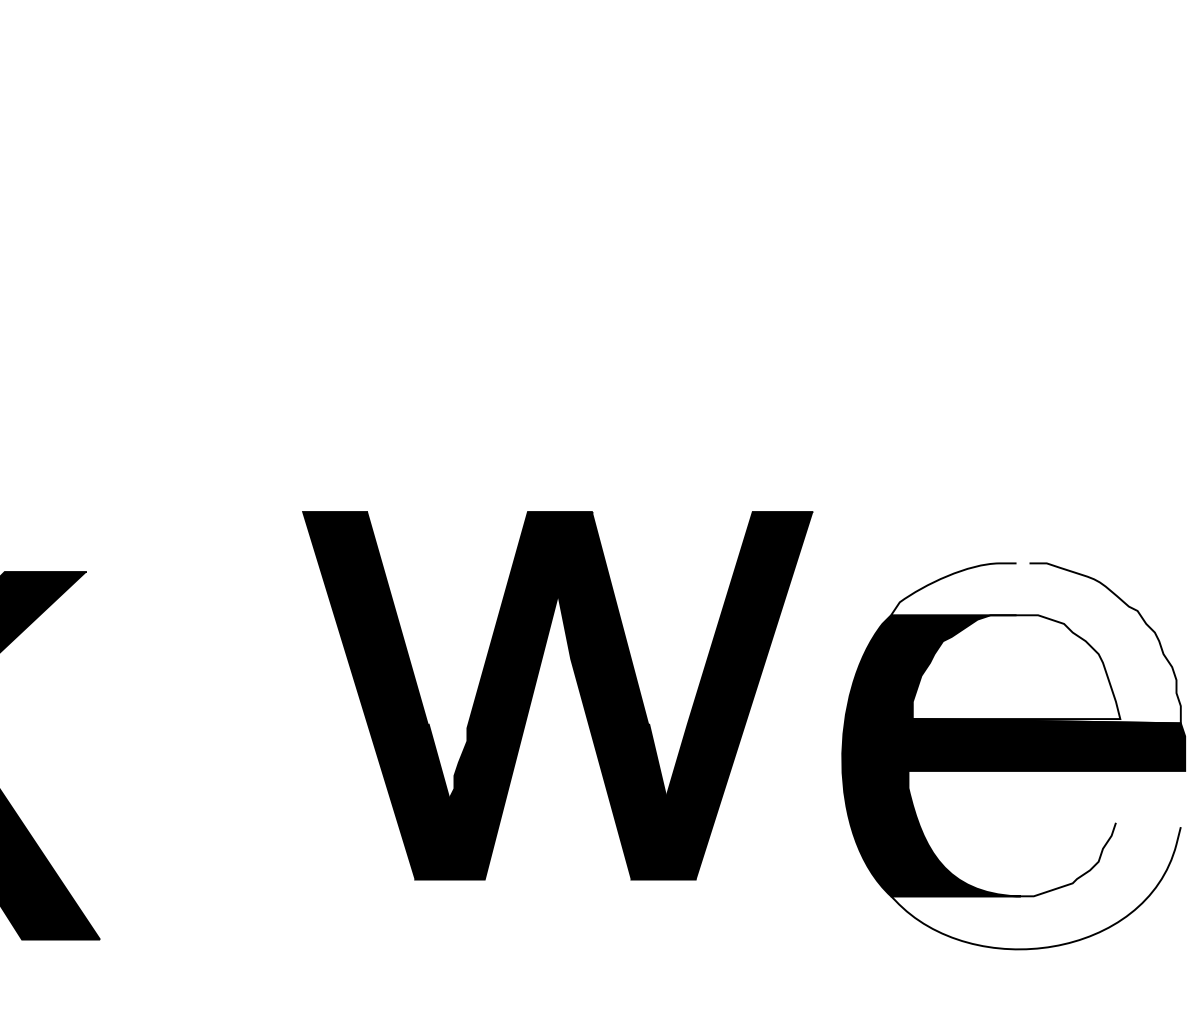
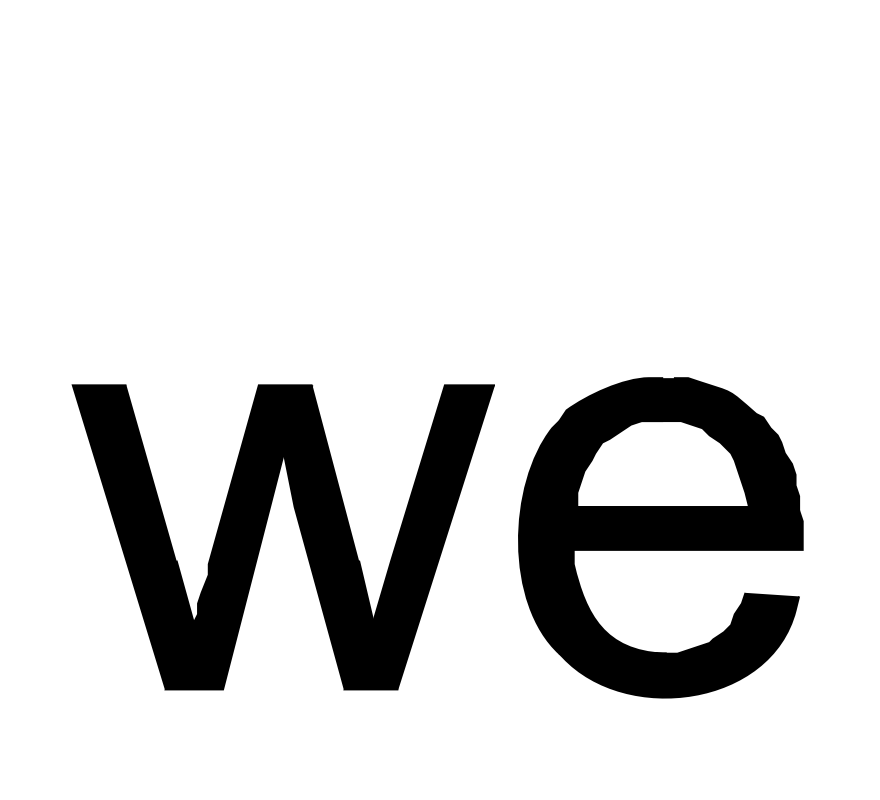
fill: (1035, 643) -> (678, 444), added
part: (578, 690) -> (300, 533), moved
fill: (1035, 885) -> (678, 644), added

